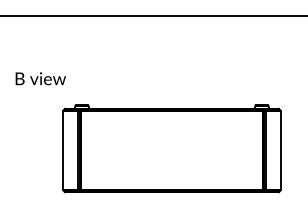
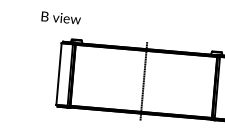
text: (40, 78) -> (61, 17), moved
line: (171, 150) -> (143, 81), added

